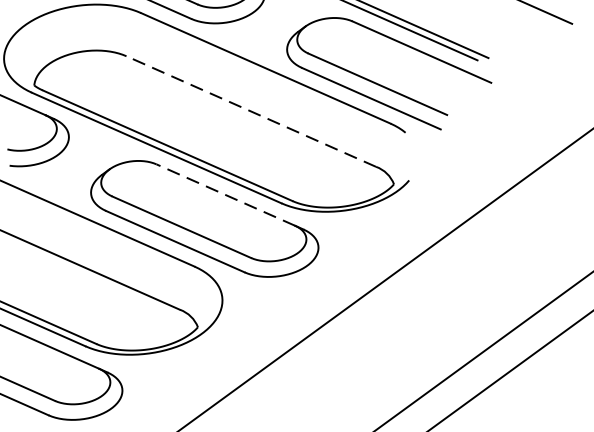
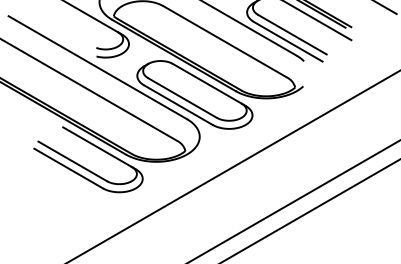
line: (250, 111) -> (224, 41), dashed -> solid
line: (226, 194) -> (207, 83), dashed -> solid

